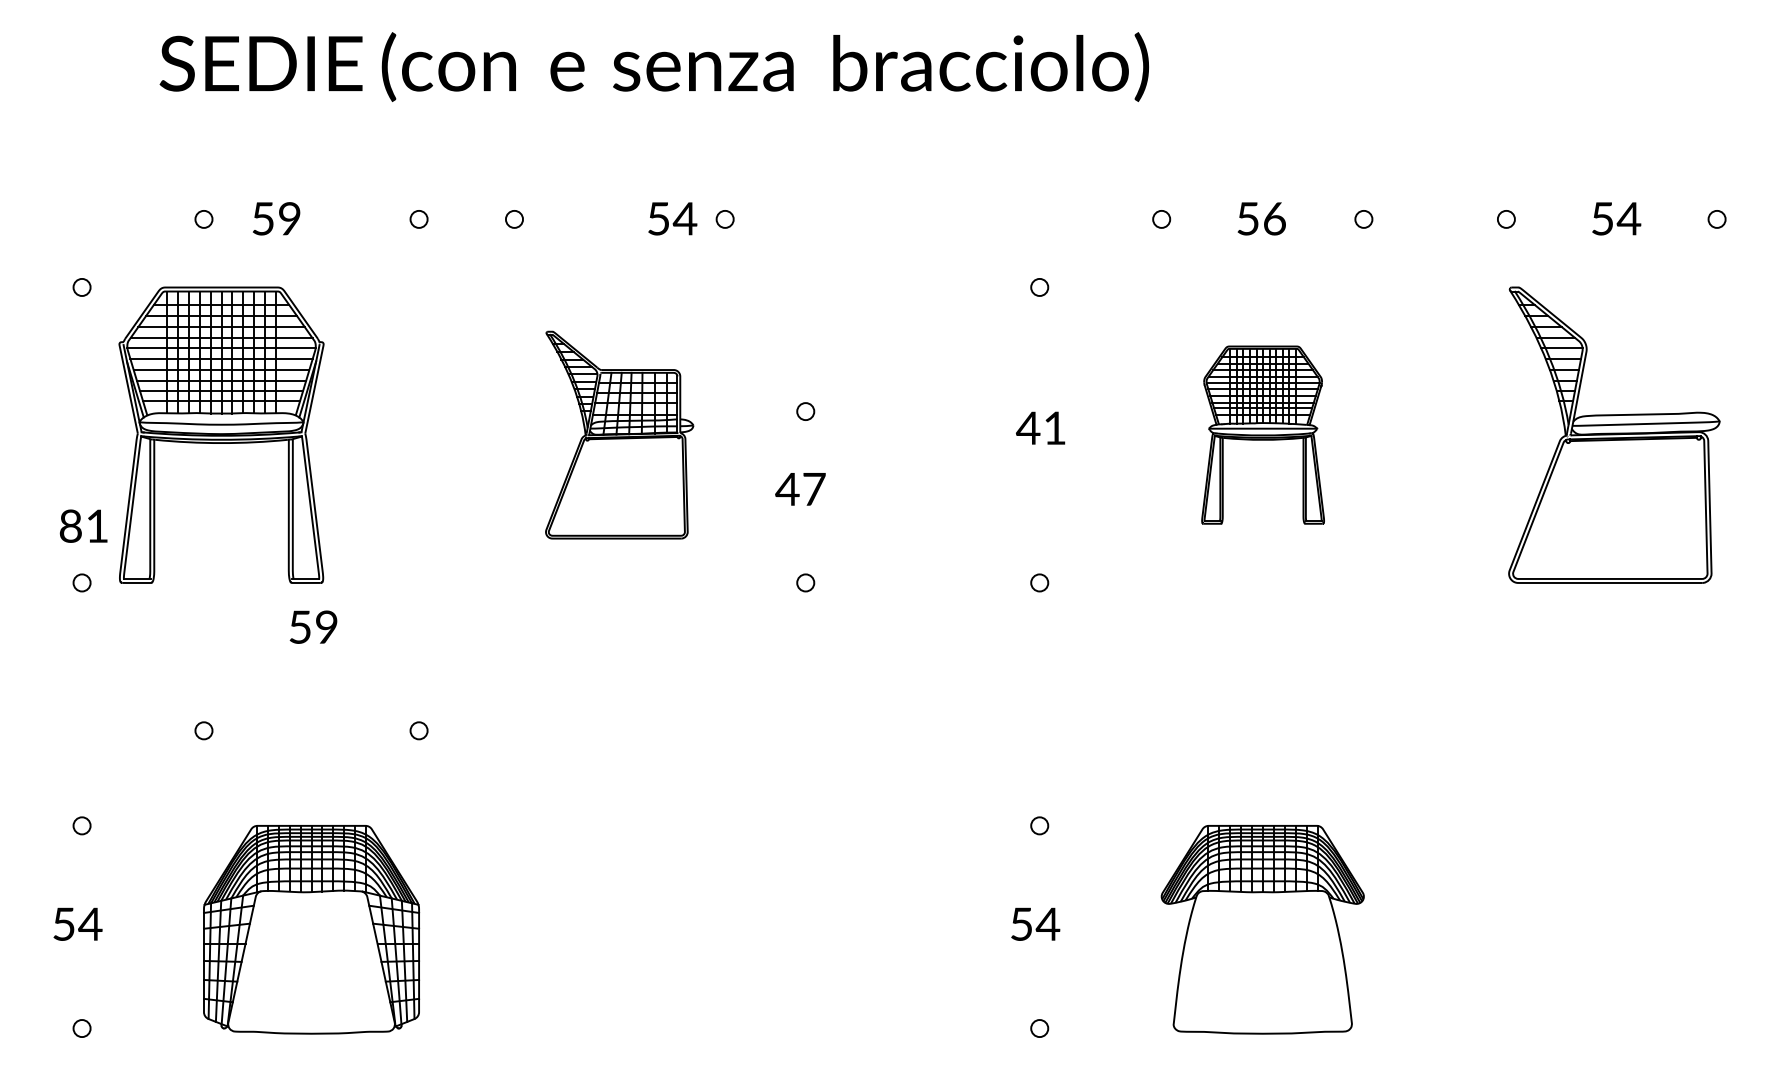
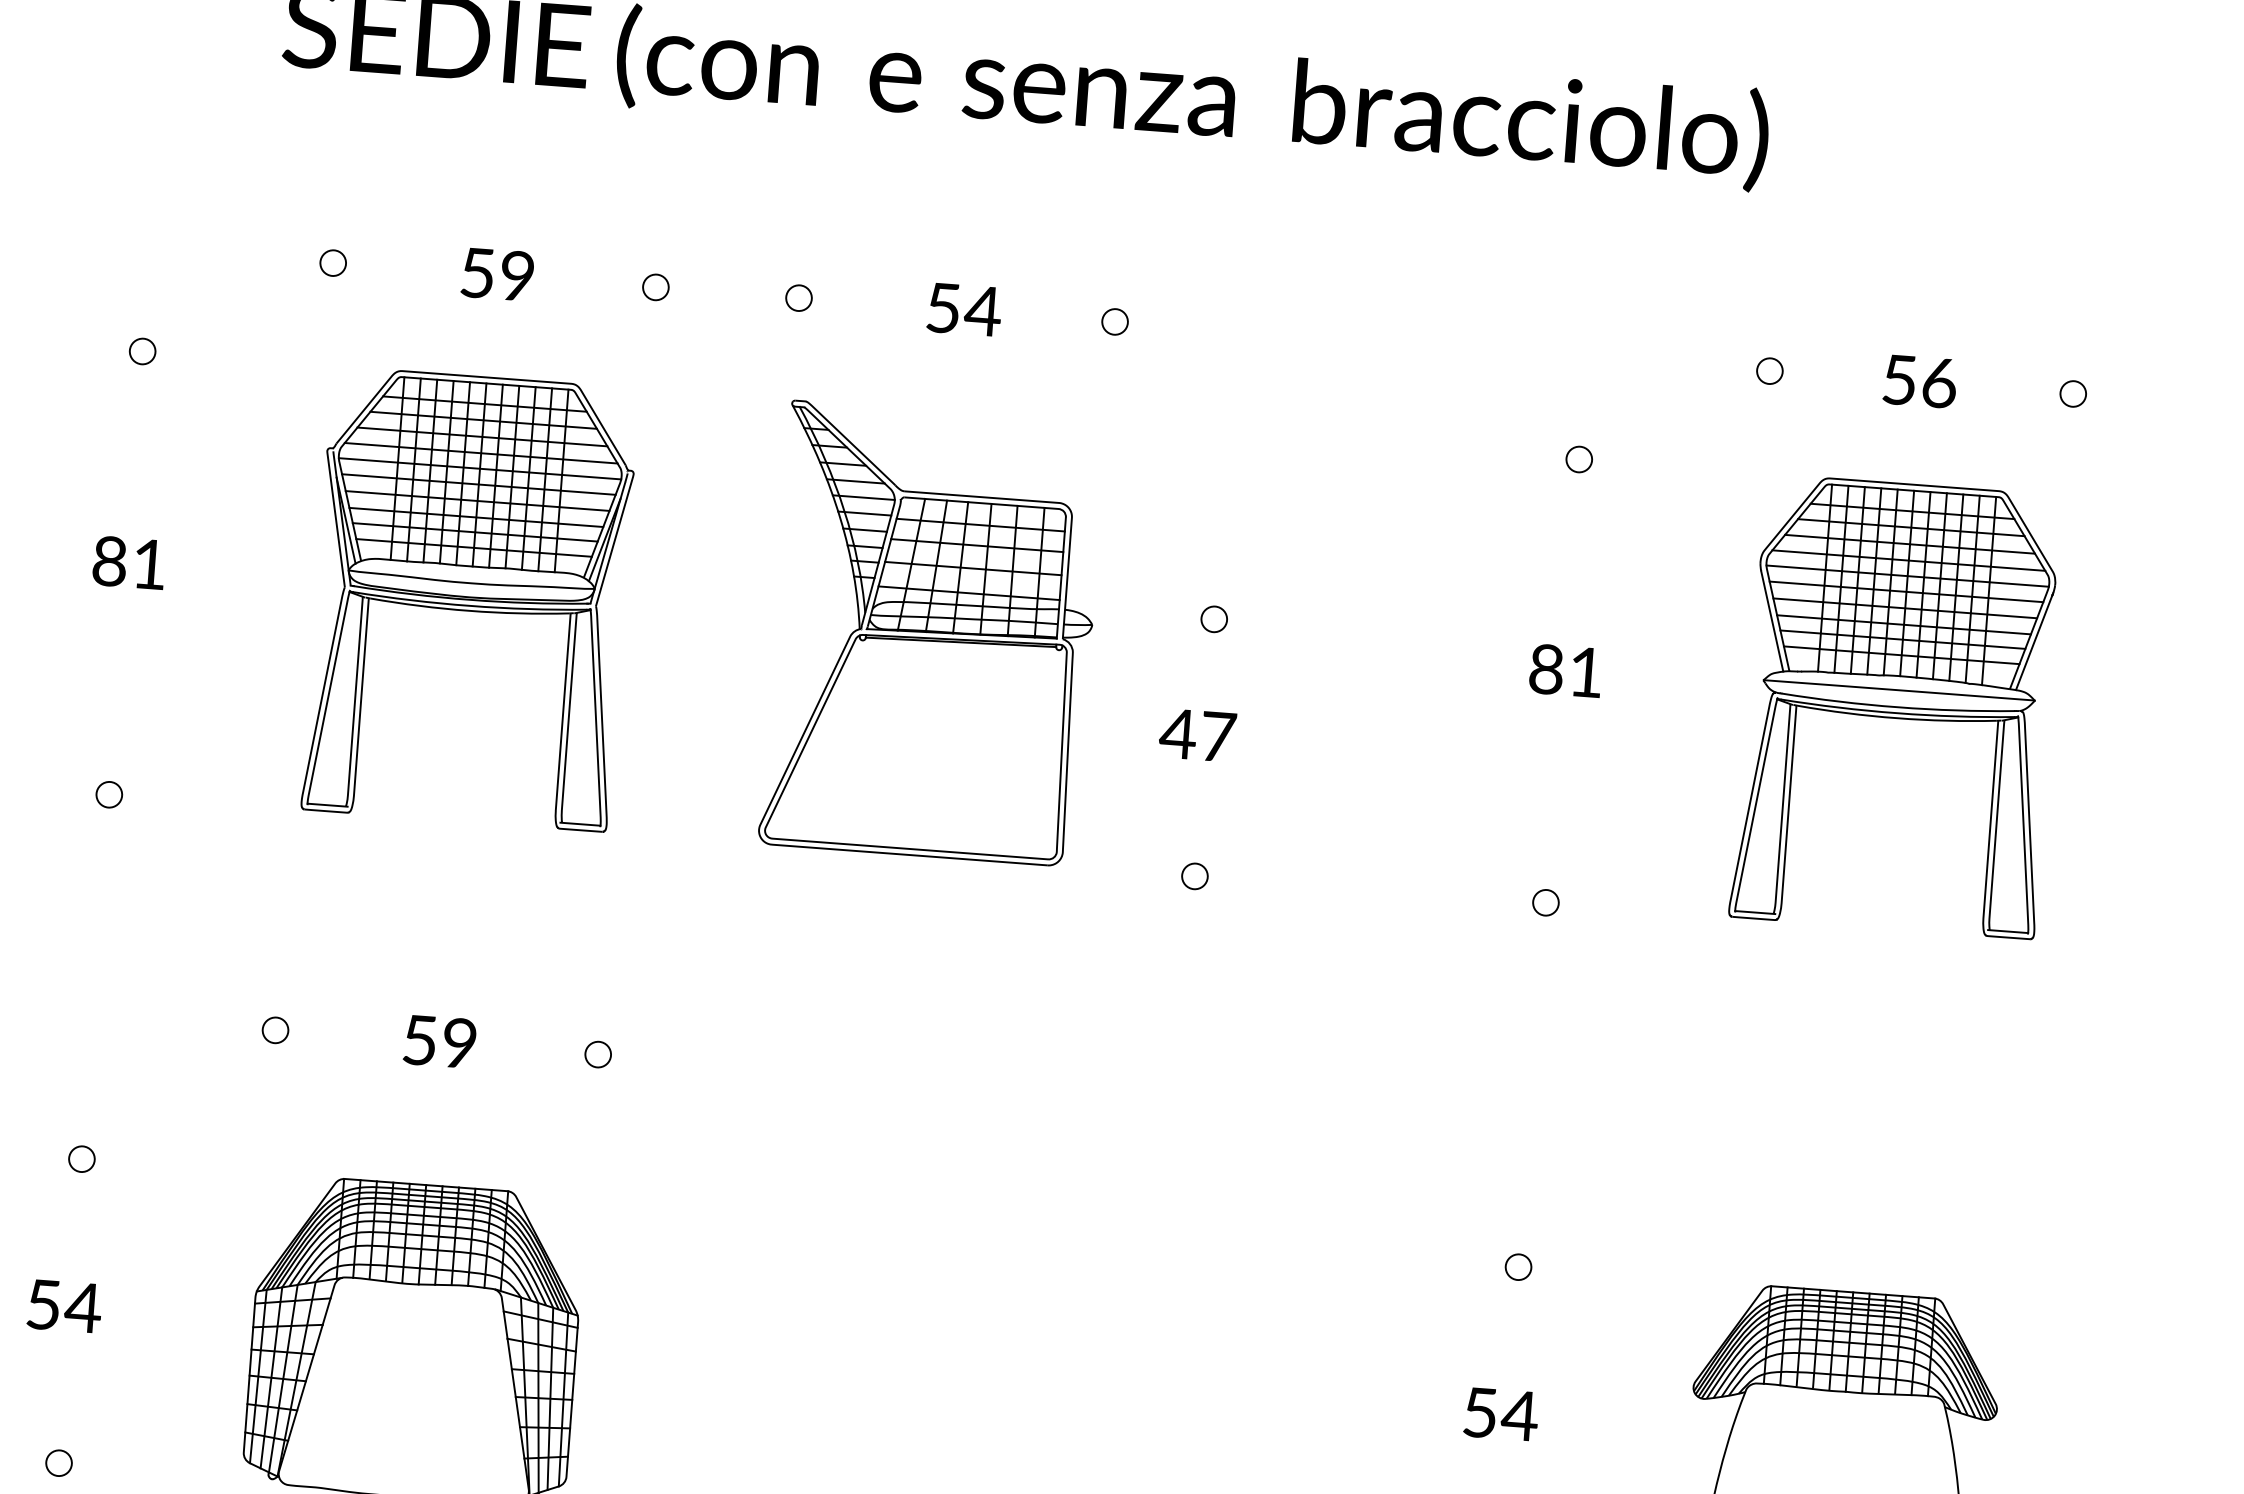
text: (276, 218) -> (497, 274), moved
text: (672, 218) -> (964, 309), moved
text: (1027, 427) -> (1545, 668), 41 -> 81
part: (221, 434) -> (470, 597), moved
part: (619, 434) -> (932, 632), size x1.43
part: (1262, 434) -> (1896, 705), size x1.67
text: (83, 525) -> (128, 561), moved
text: (313, 626) -> (439, 1040), moved

